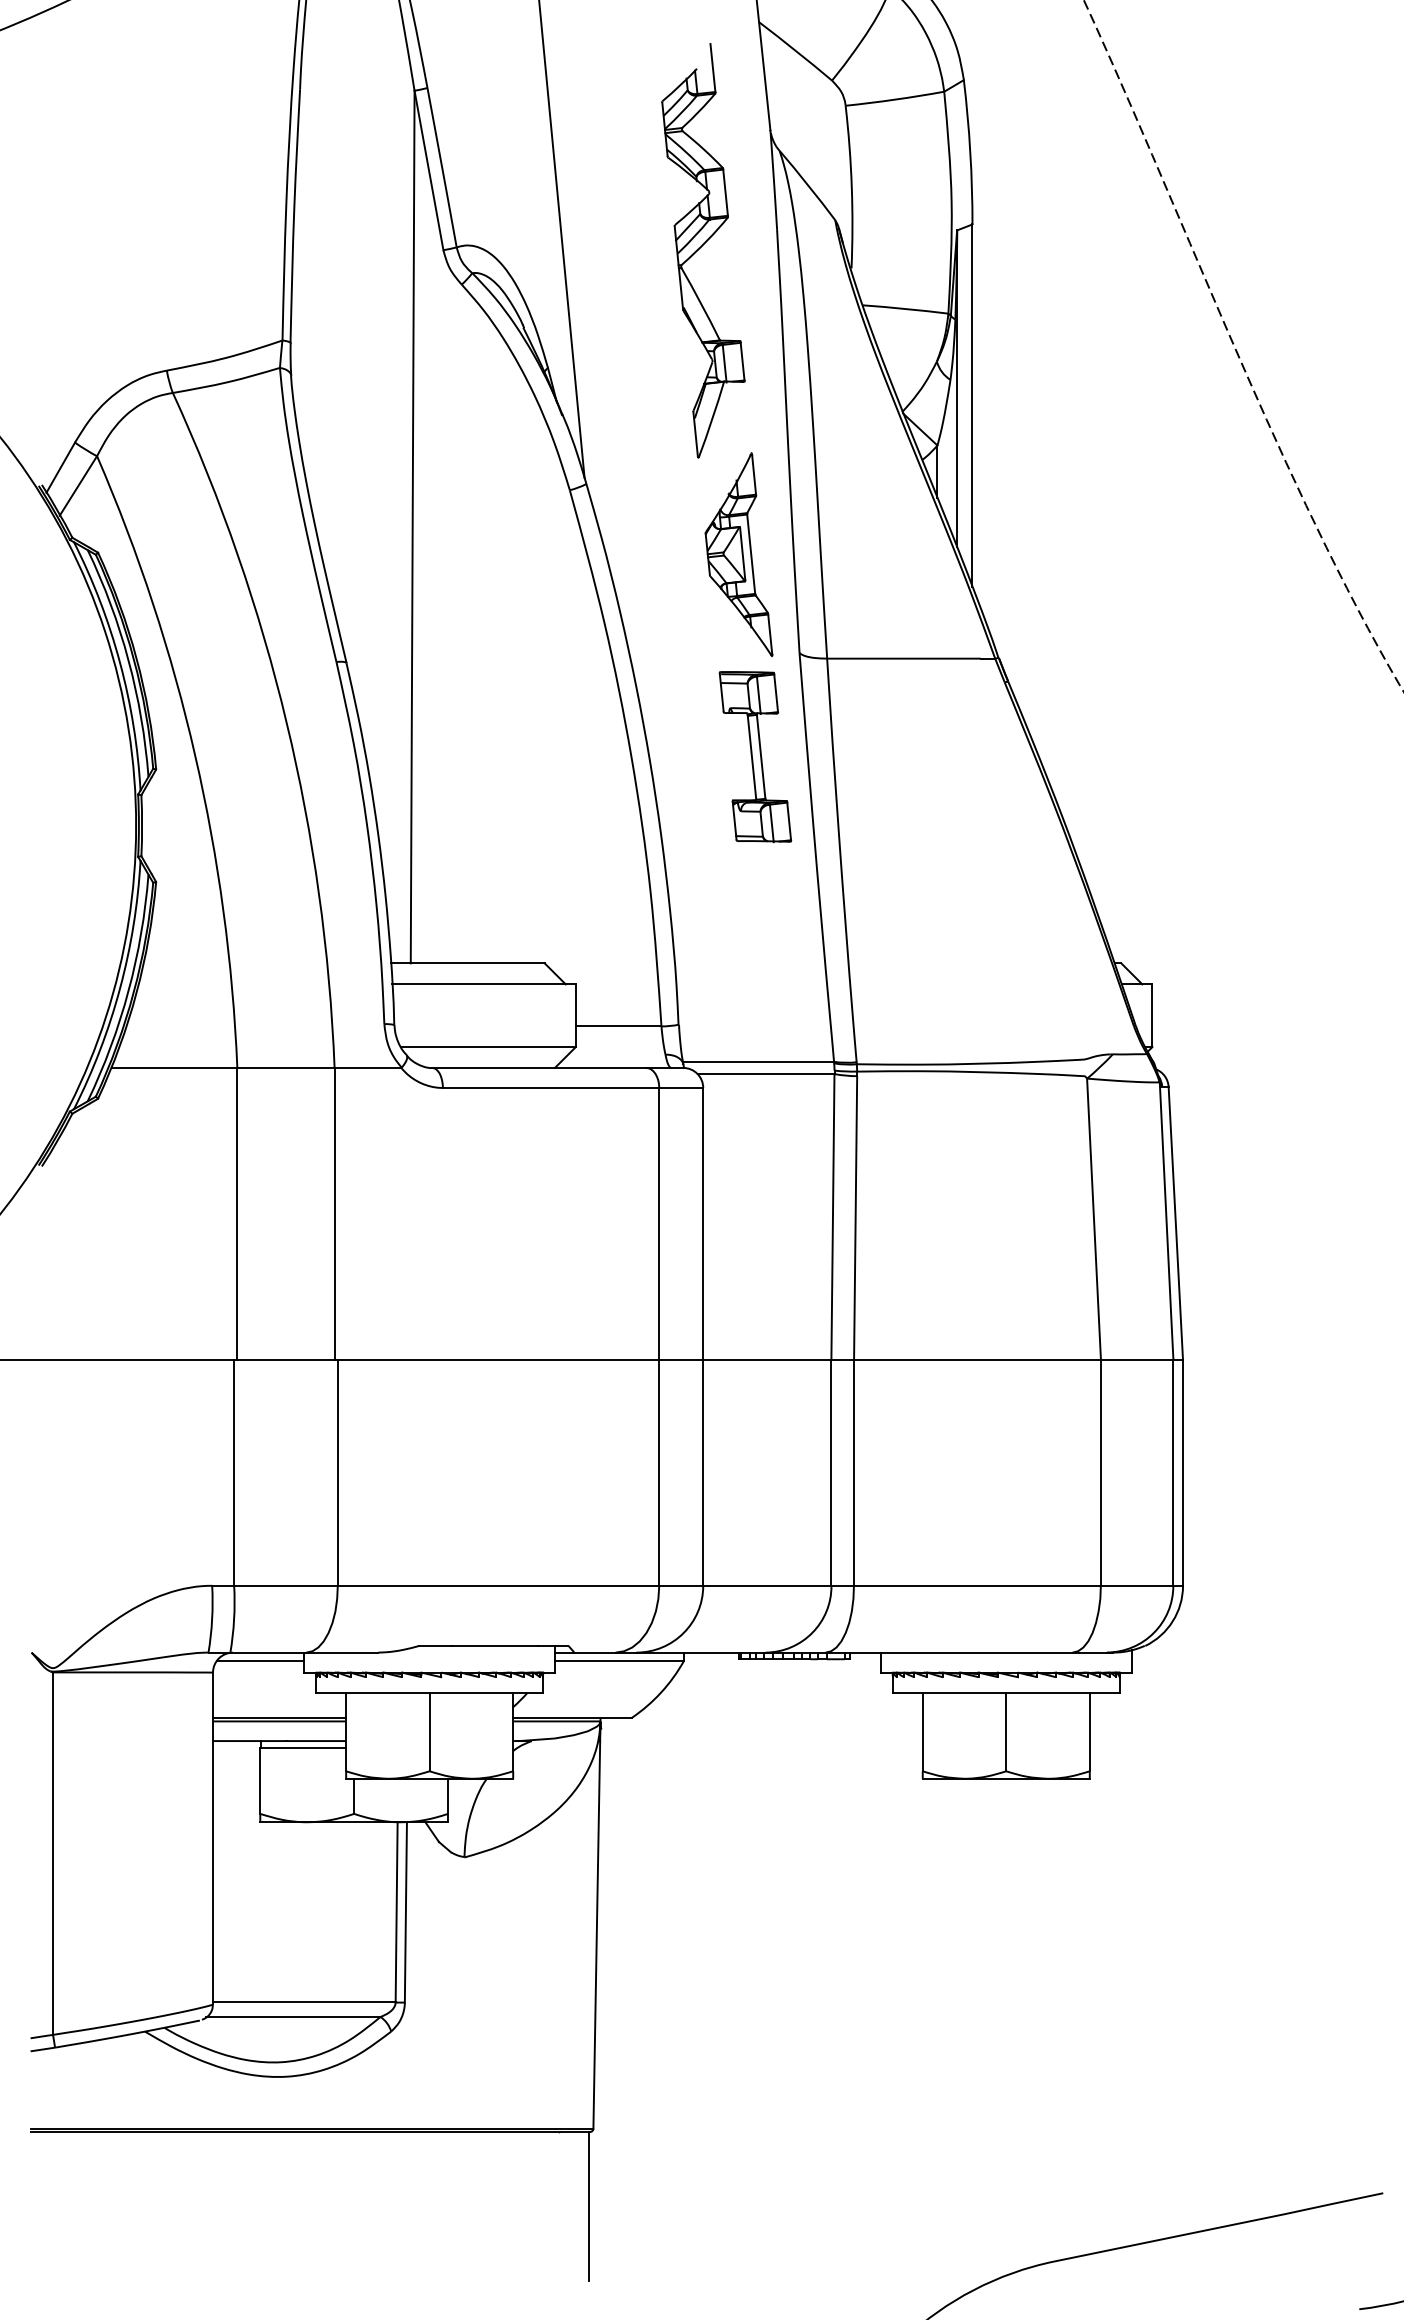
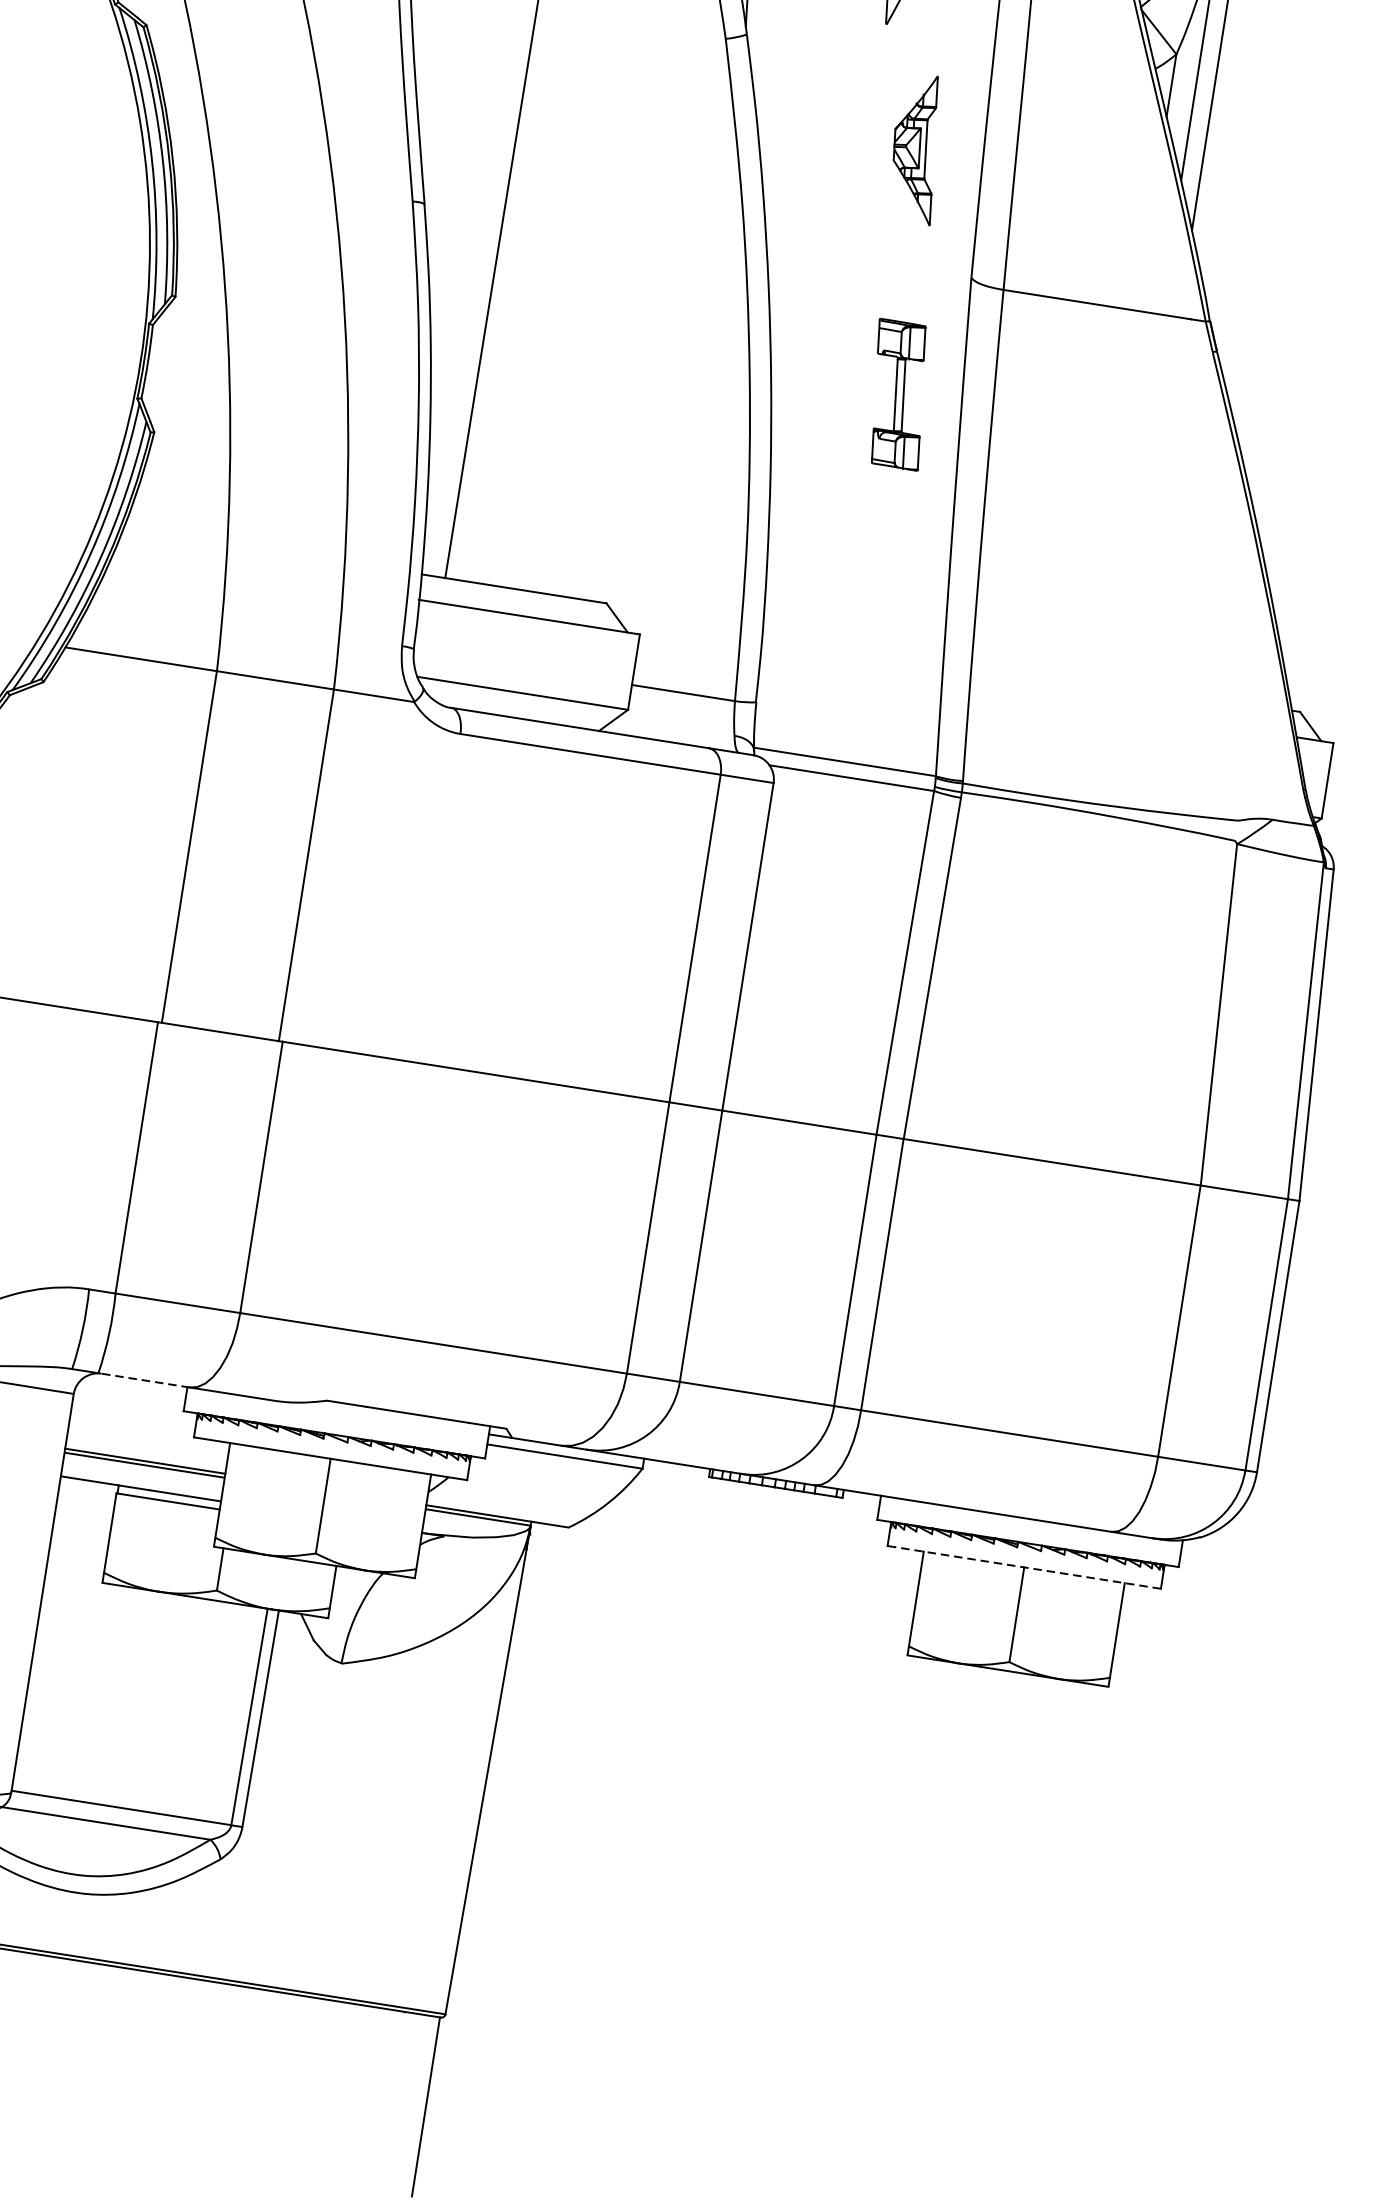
part: (738, 554) -> (916, 147), size x0.6
part: (755, 757) -> (898, 395), size x0.7
line: (267, 1652) -> (143, 1380), solid -> dashed
line: (260, 1660) -> (133, 1388), removed
line: (1006, 1692) -> (1024, 1567), solid -> dashed

